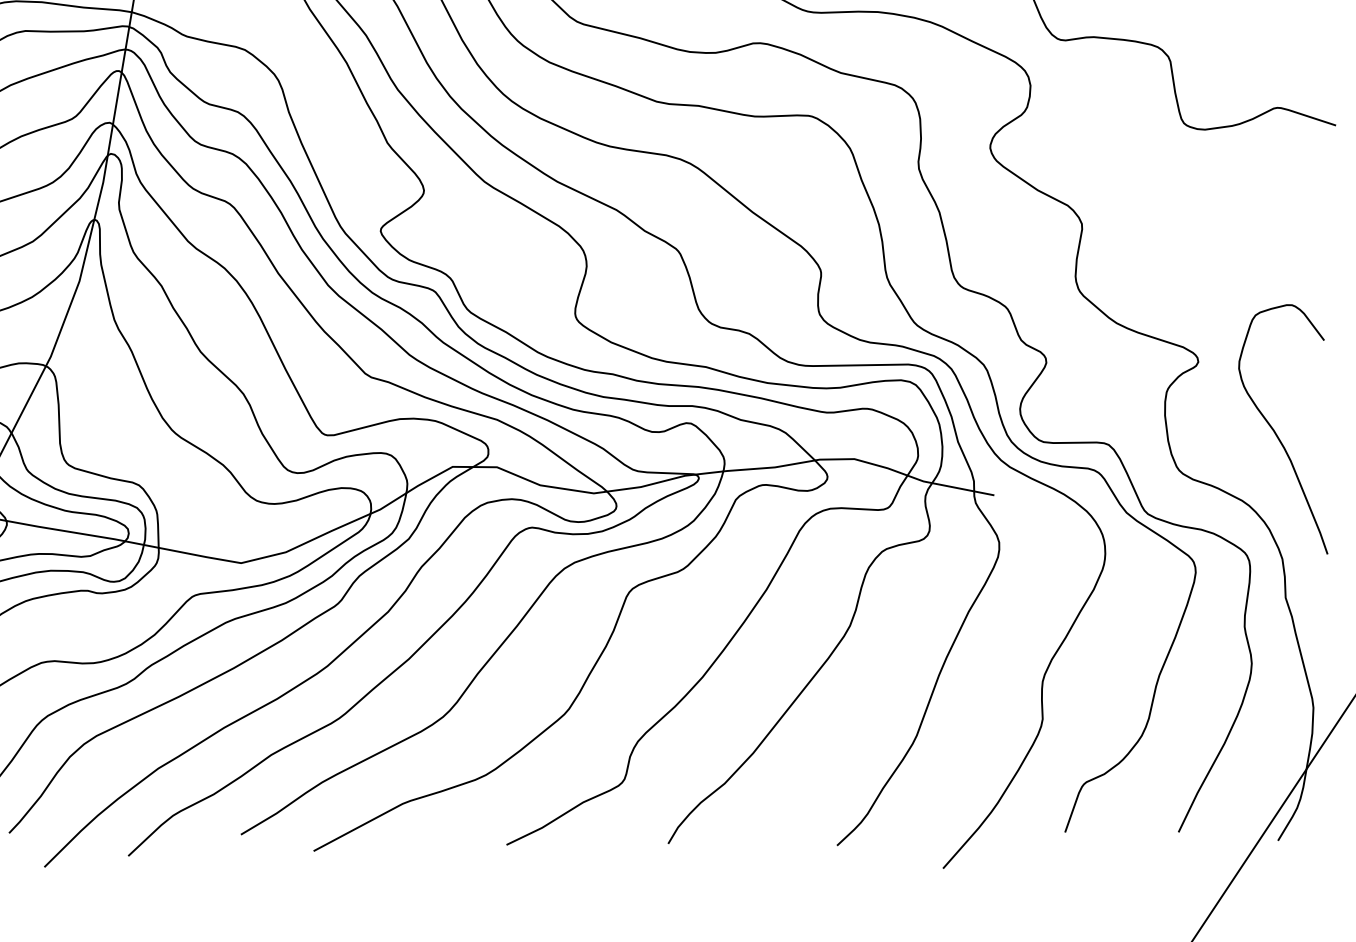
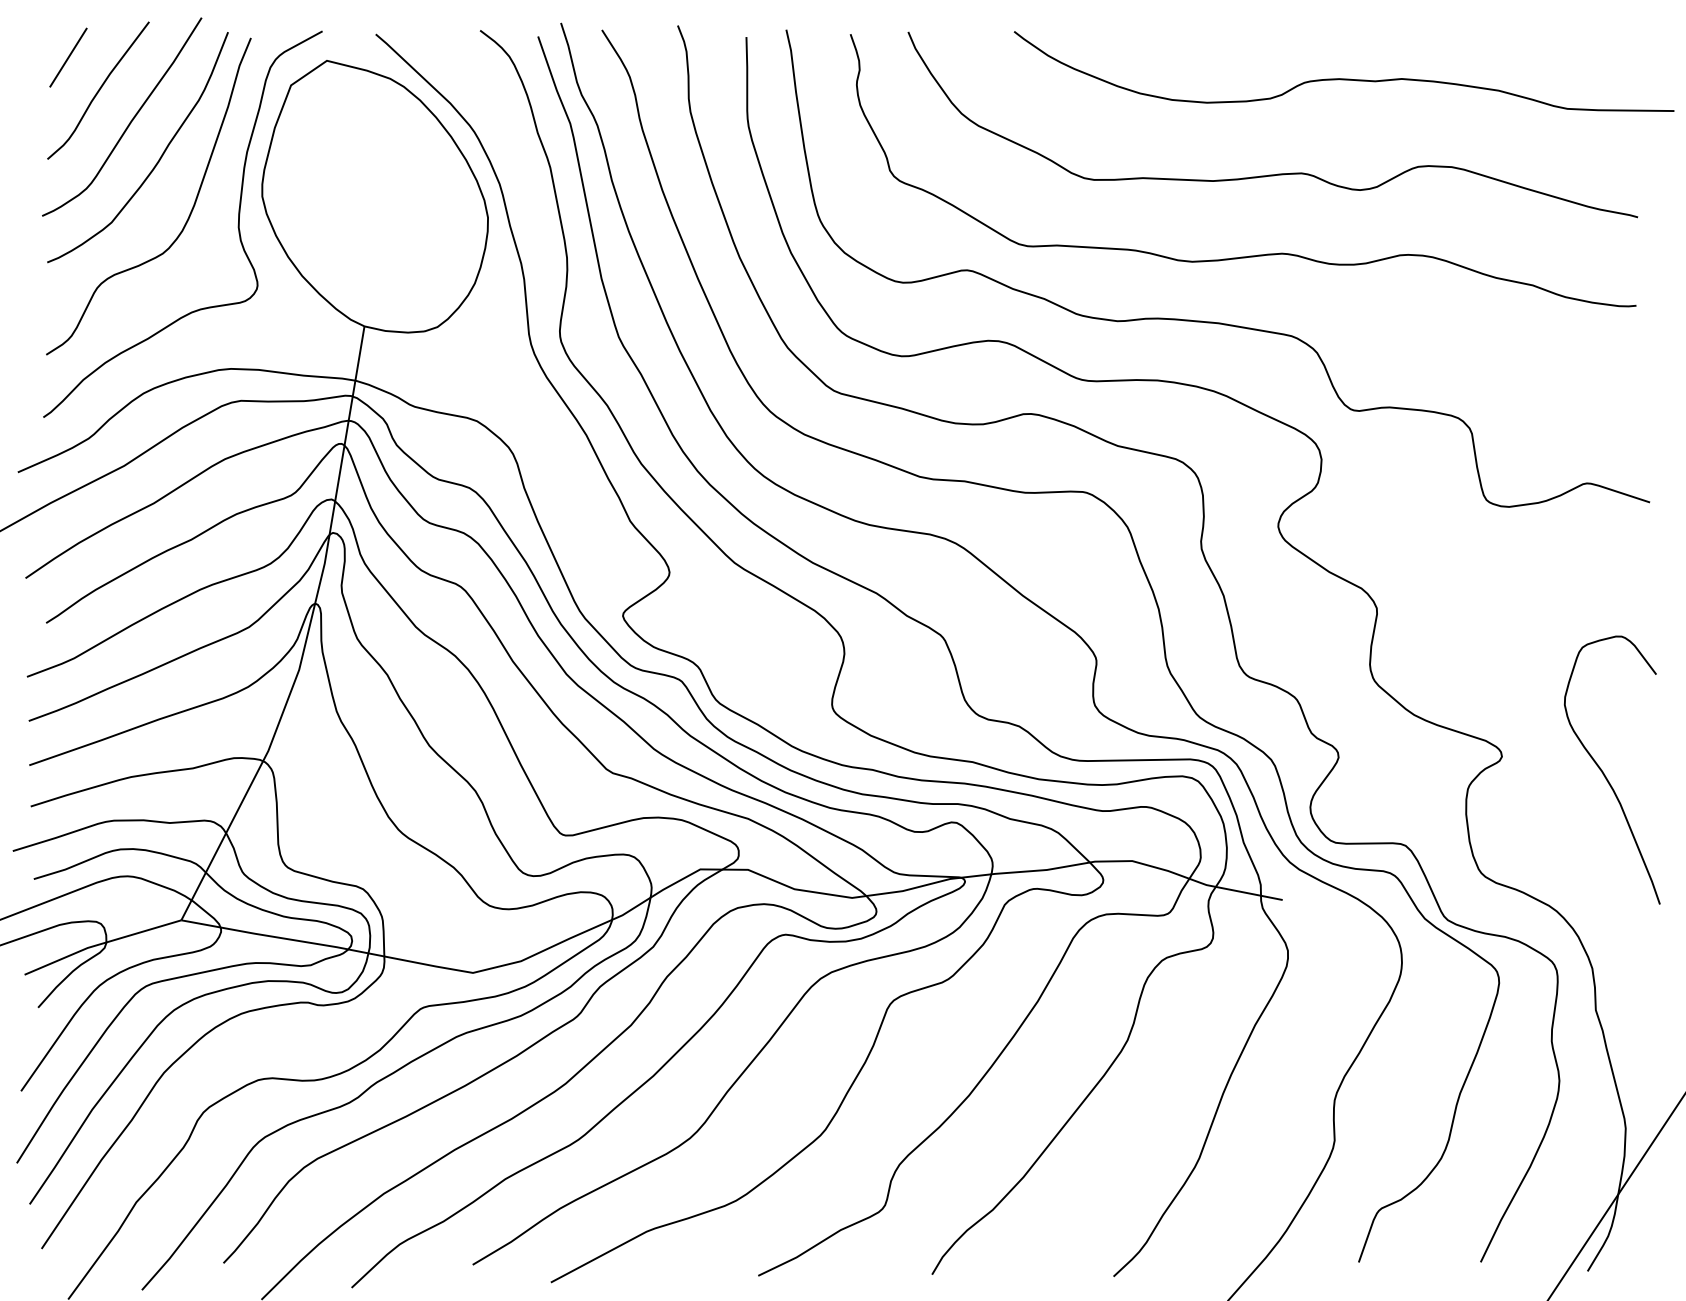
curve: (1276, 432) -> (1604, 773), moved

